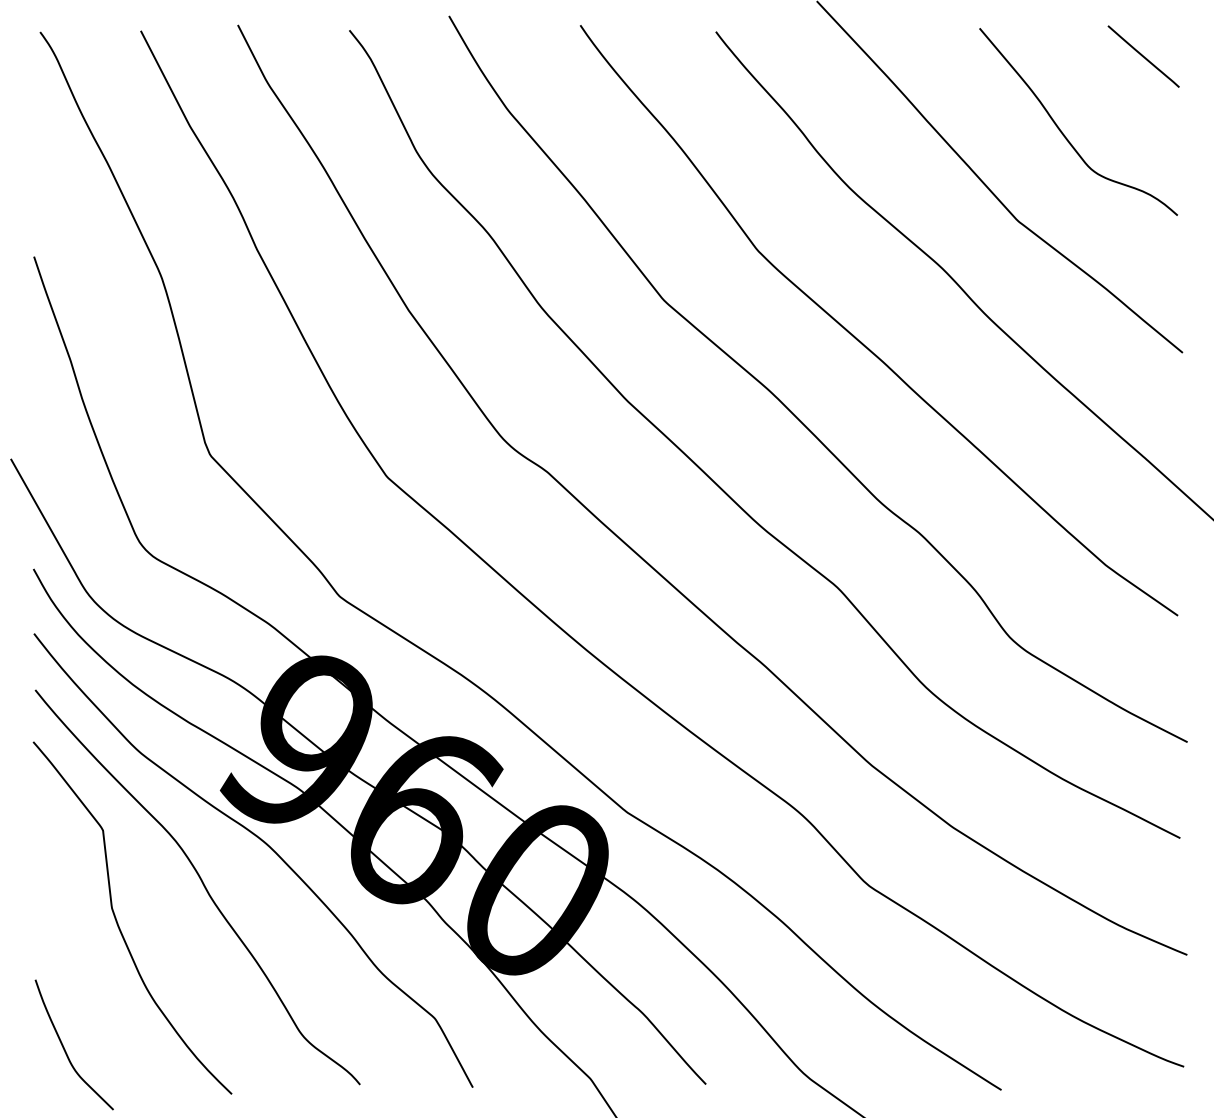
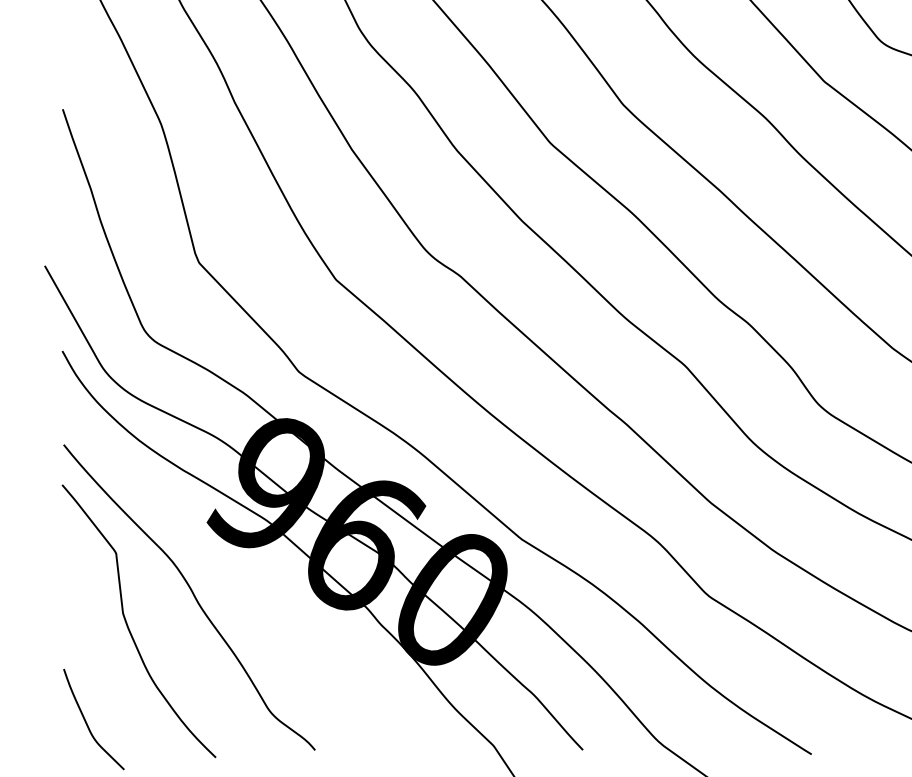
curve: (267, 846) -> (243, 565), removed

